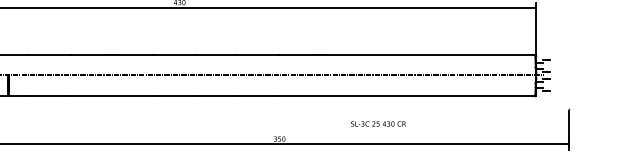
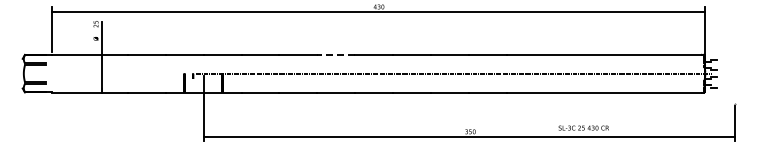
line: (133, 54) -> (336, 54), solid -> dashed
text: (378, 123) -> (583, 127), moved

